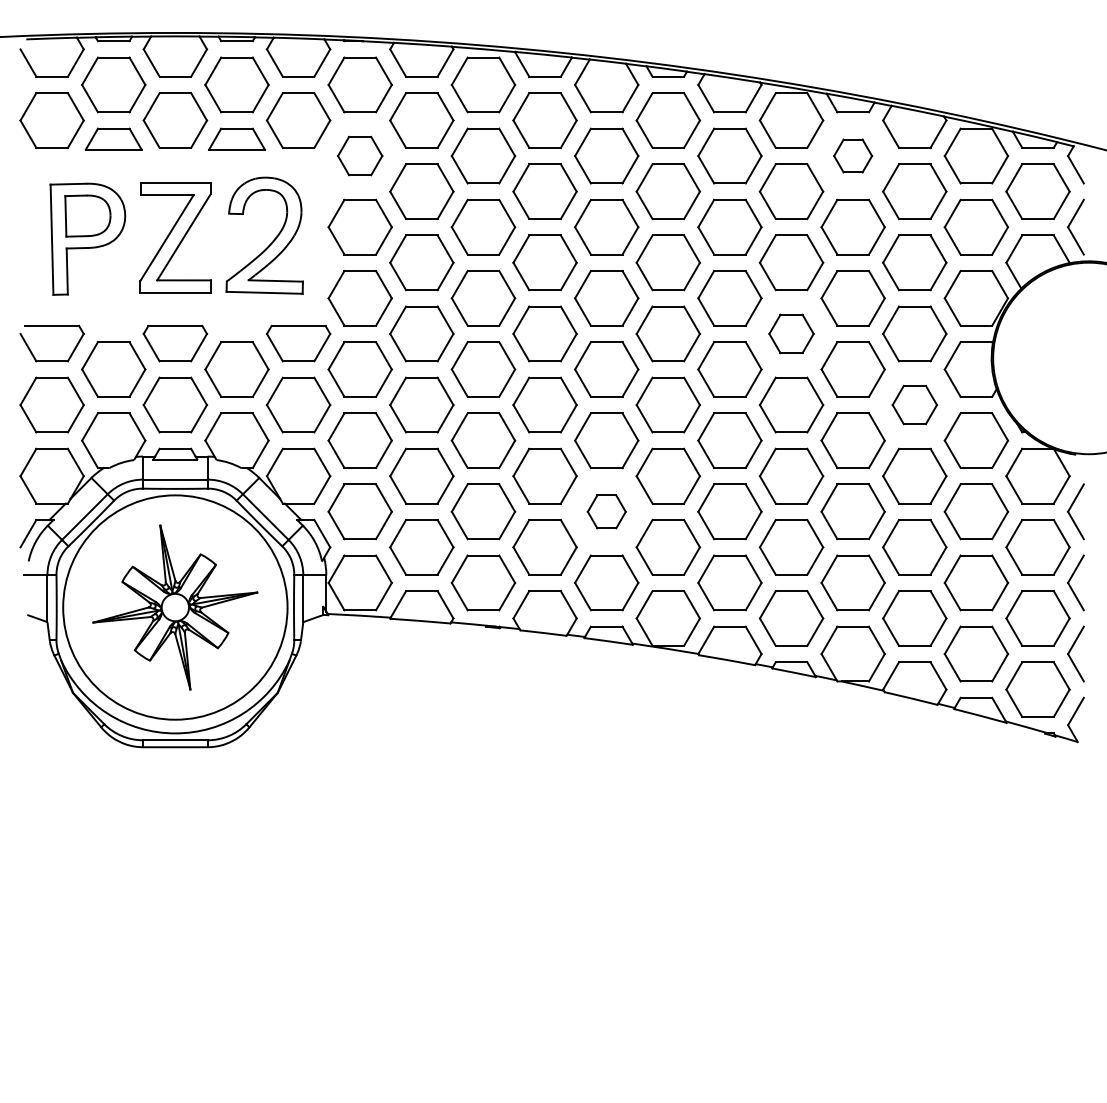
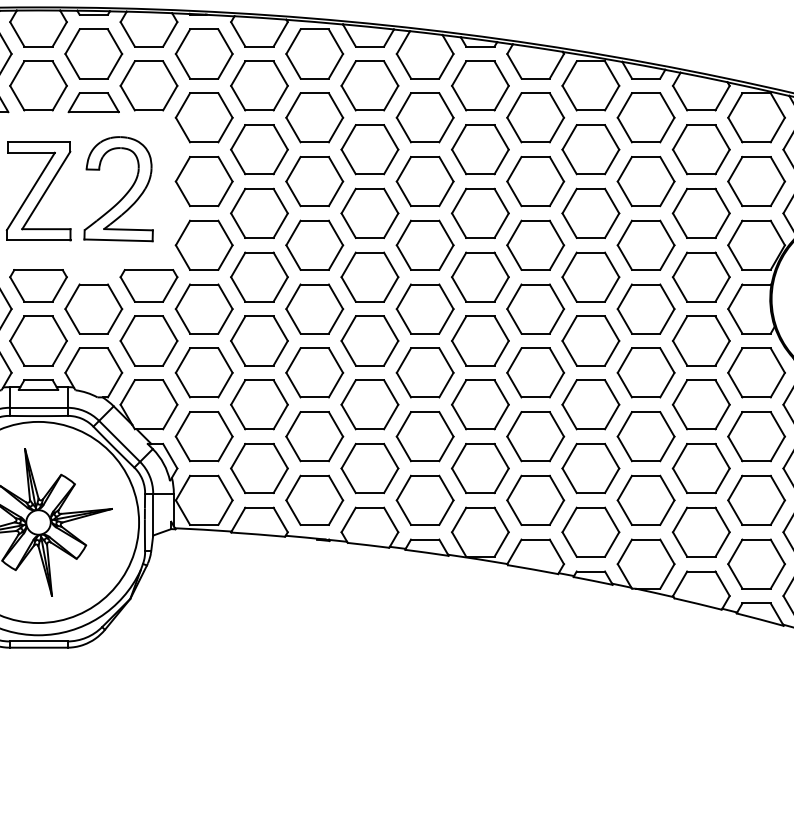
part: (359, 155) -> (203, 117), size x1.43
part: (852, 155) -> (645, 117), size x1.67
part: (791, 333) -> (590, 276), size x1.43
part: (914, 404) -> (701, 340), size x1.43
part: (606, 511) -> (424, 436), size x1.67

